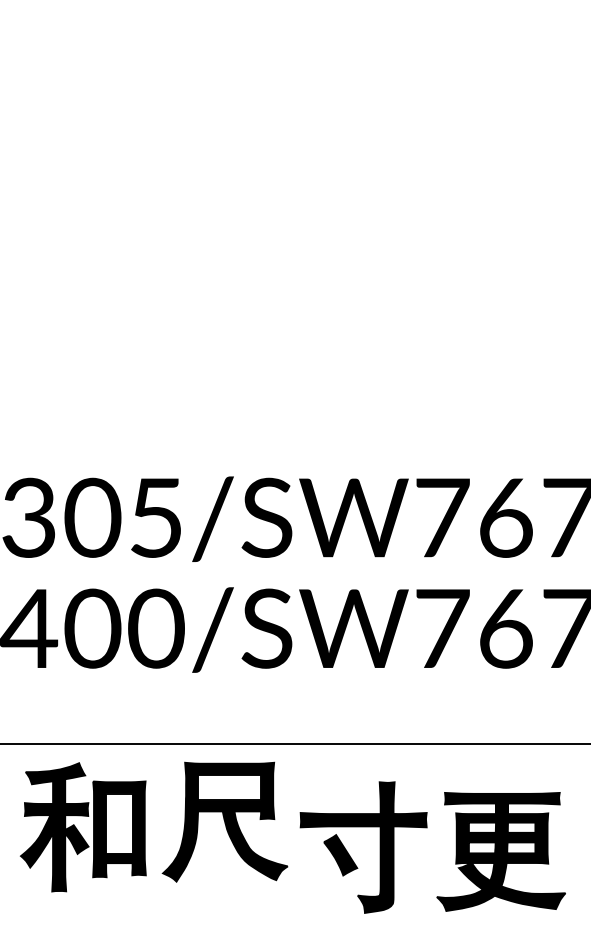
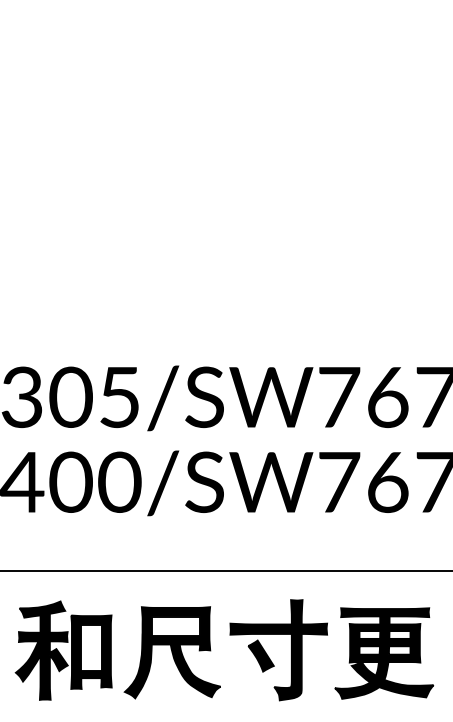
part: (223, 821) -> (171, 652), moved
part: (82, 827) -> (63, 650), moved

